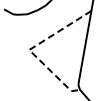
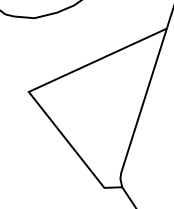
line: (30, 49) -> (31, 91), dashed -> solid

